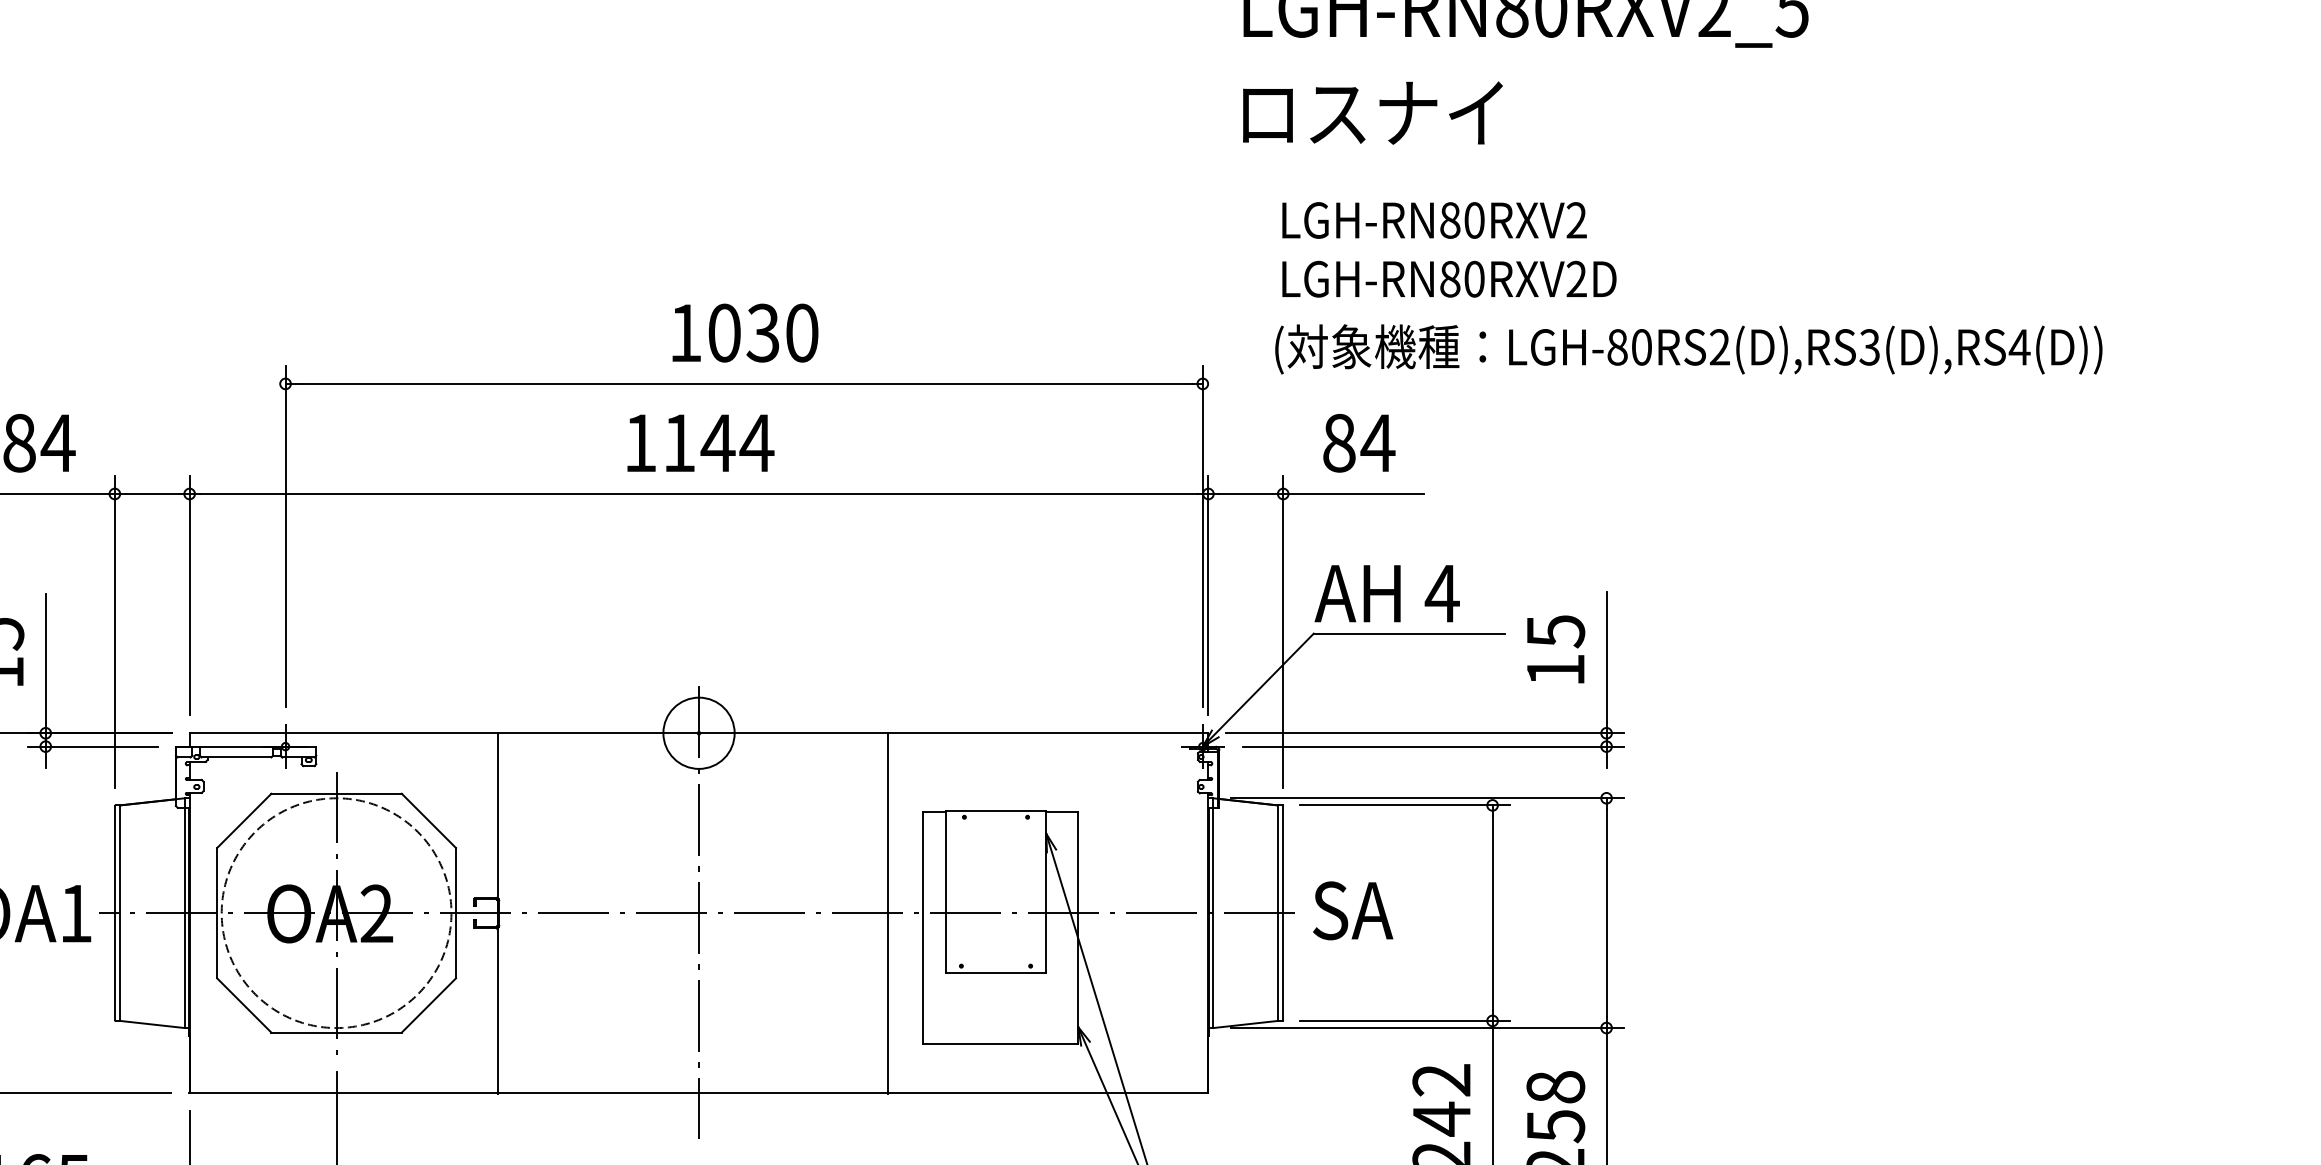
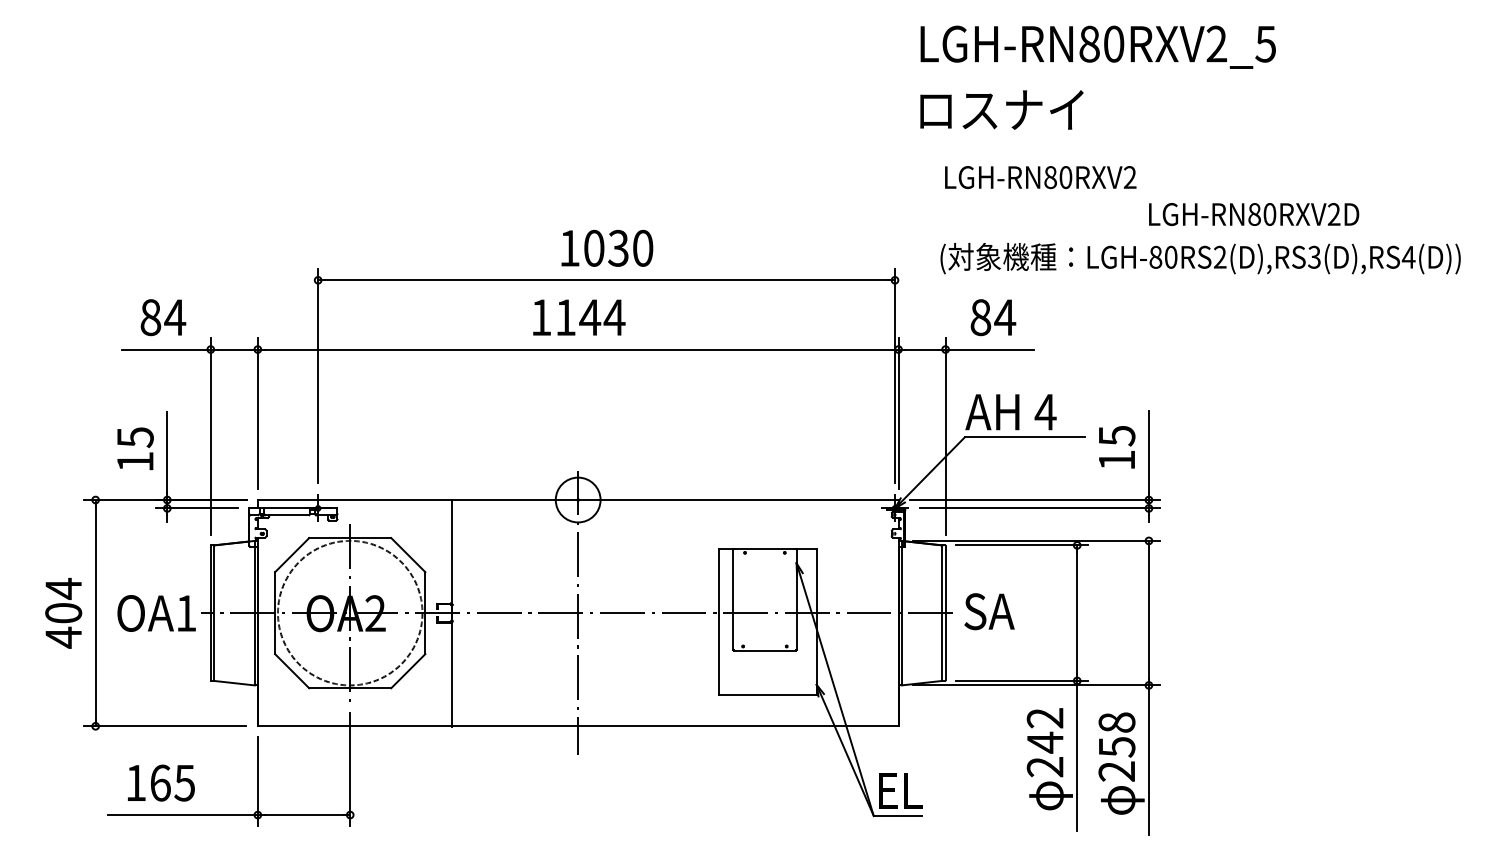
text: (1450, 279) -> (1254, 214), moved
line: (888, 913) -> (697, 613), removed

